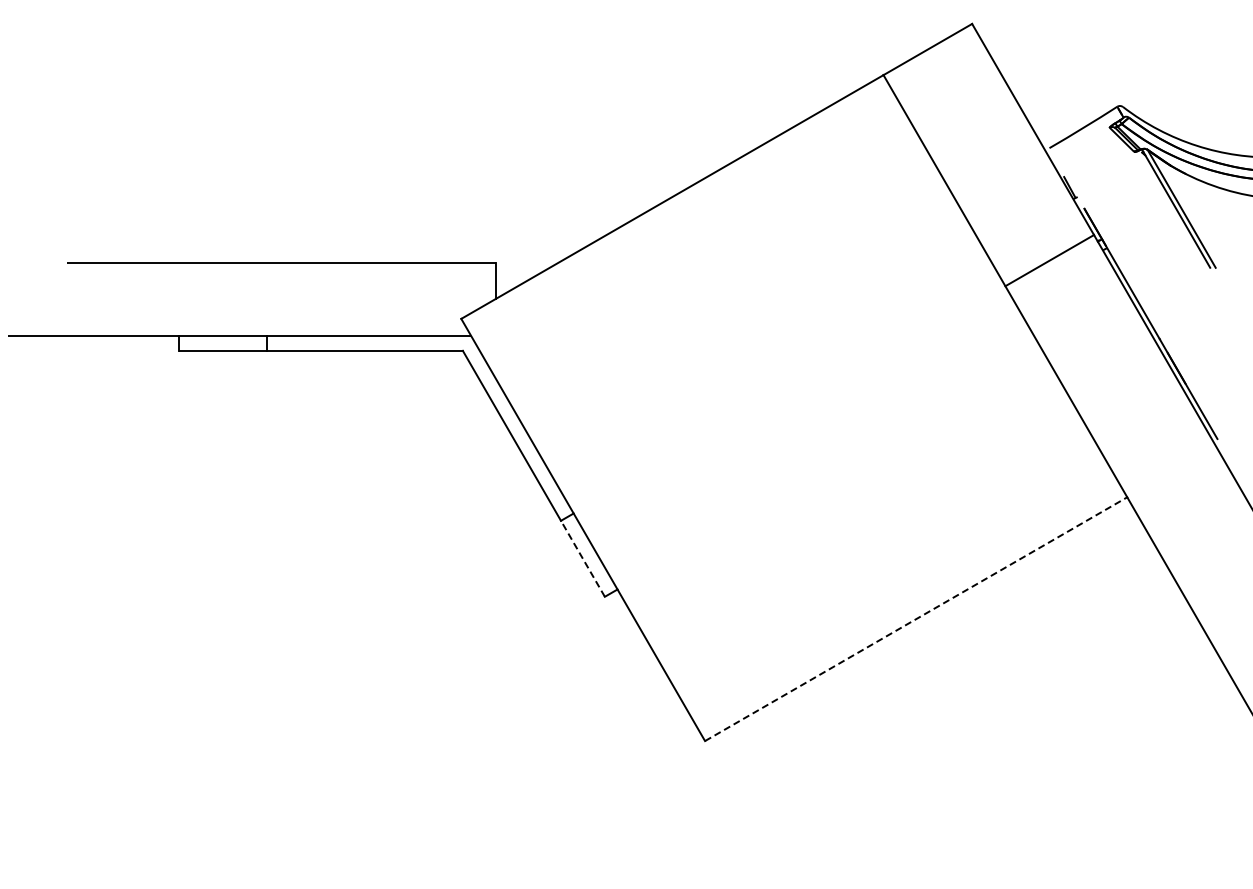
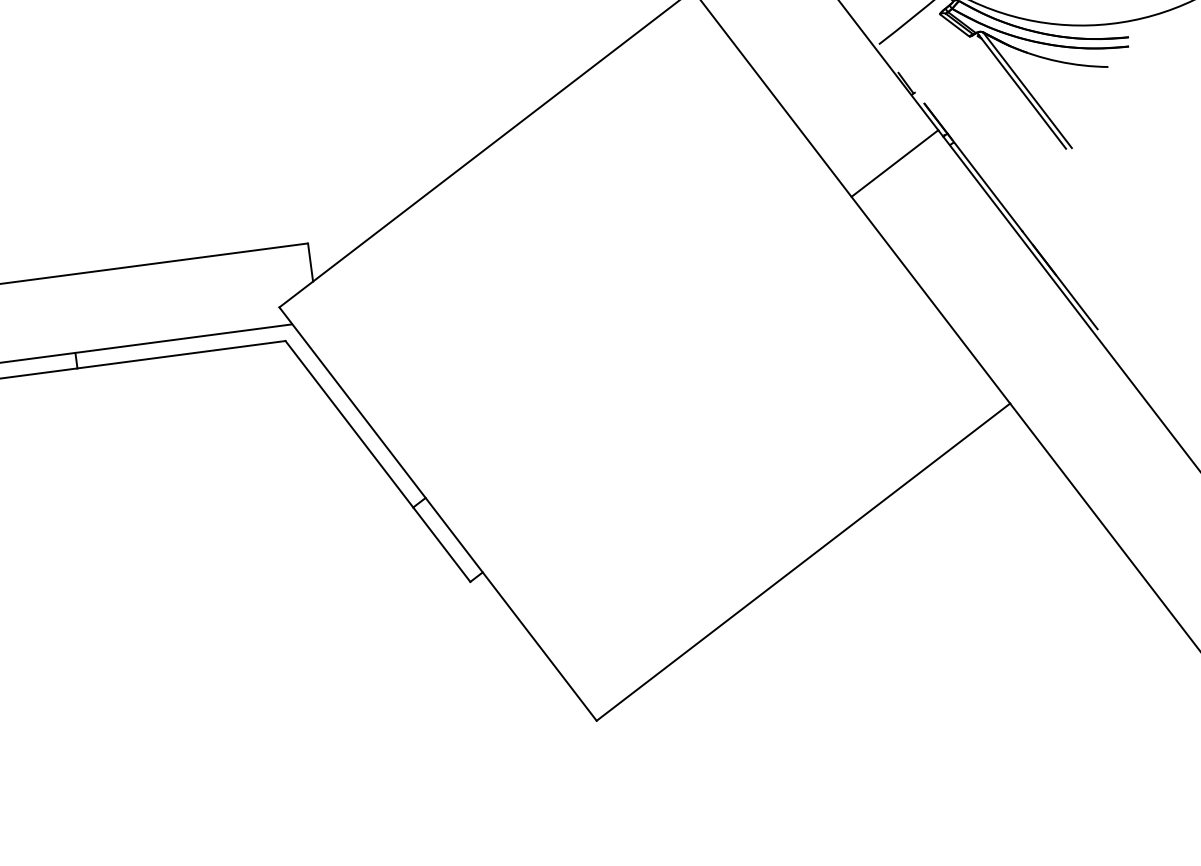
line: (582, 558) -> (441, 544), dashed -> solid
line: (916, 619) -> (803, 562), dashed -> solid

